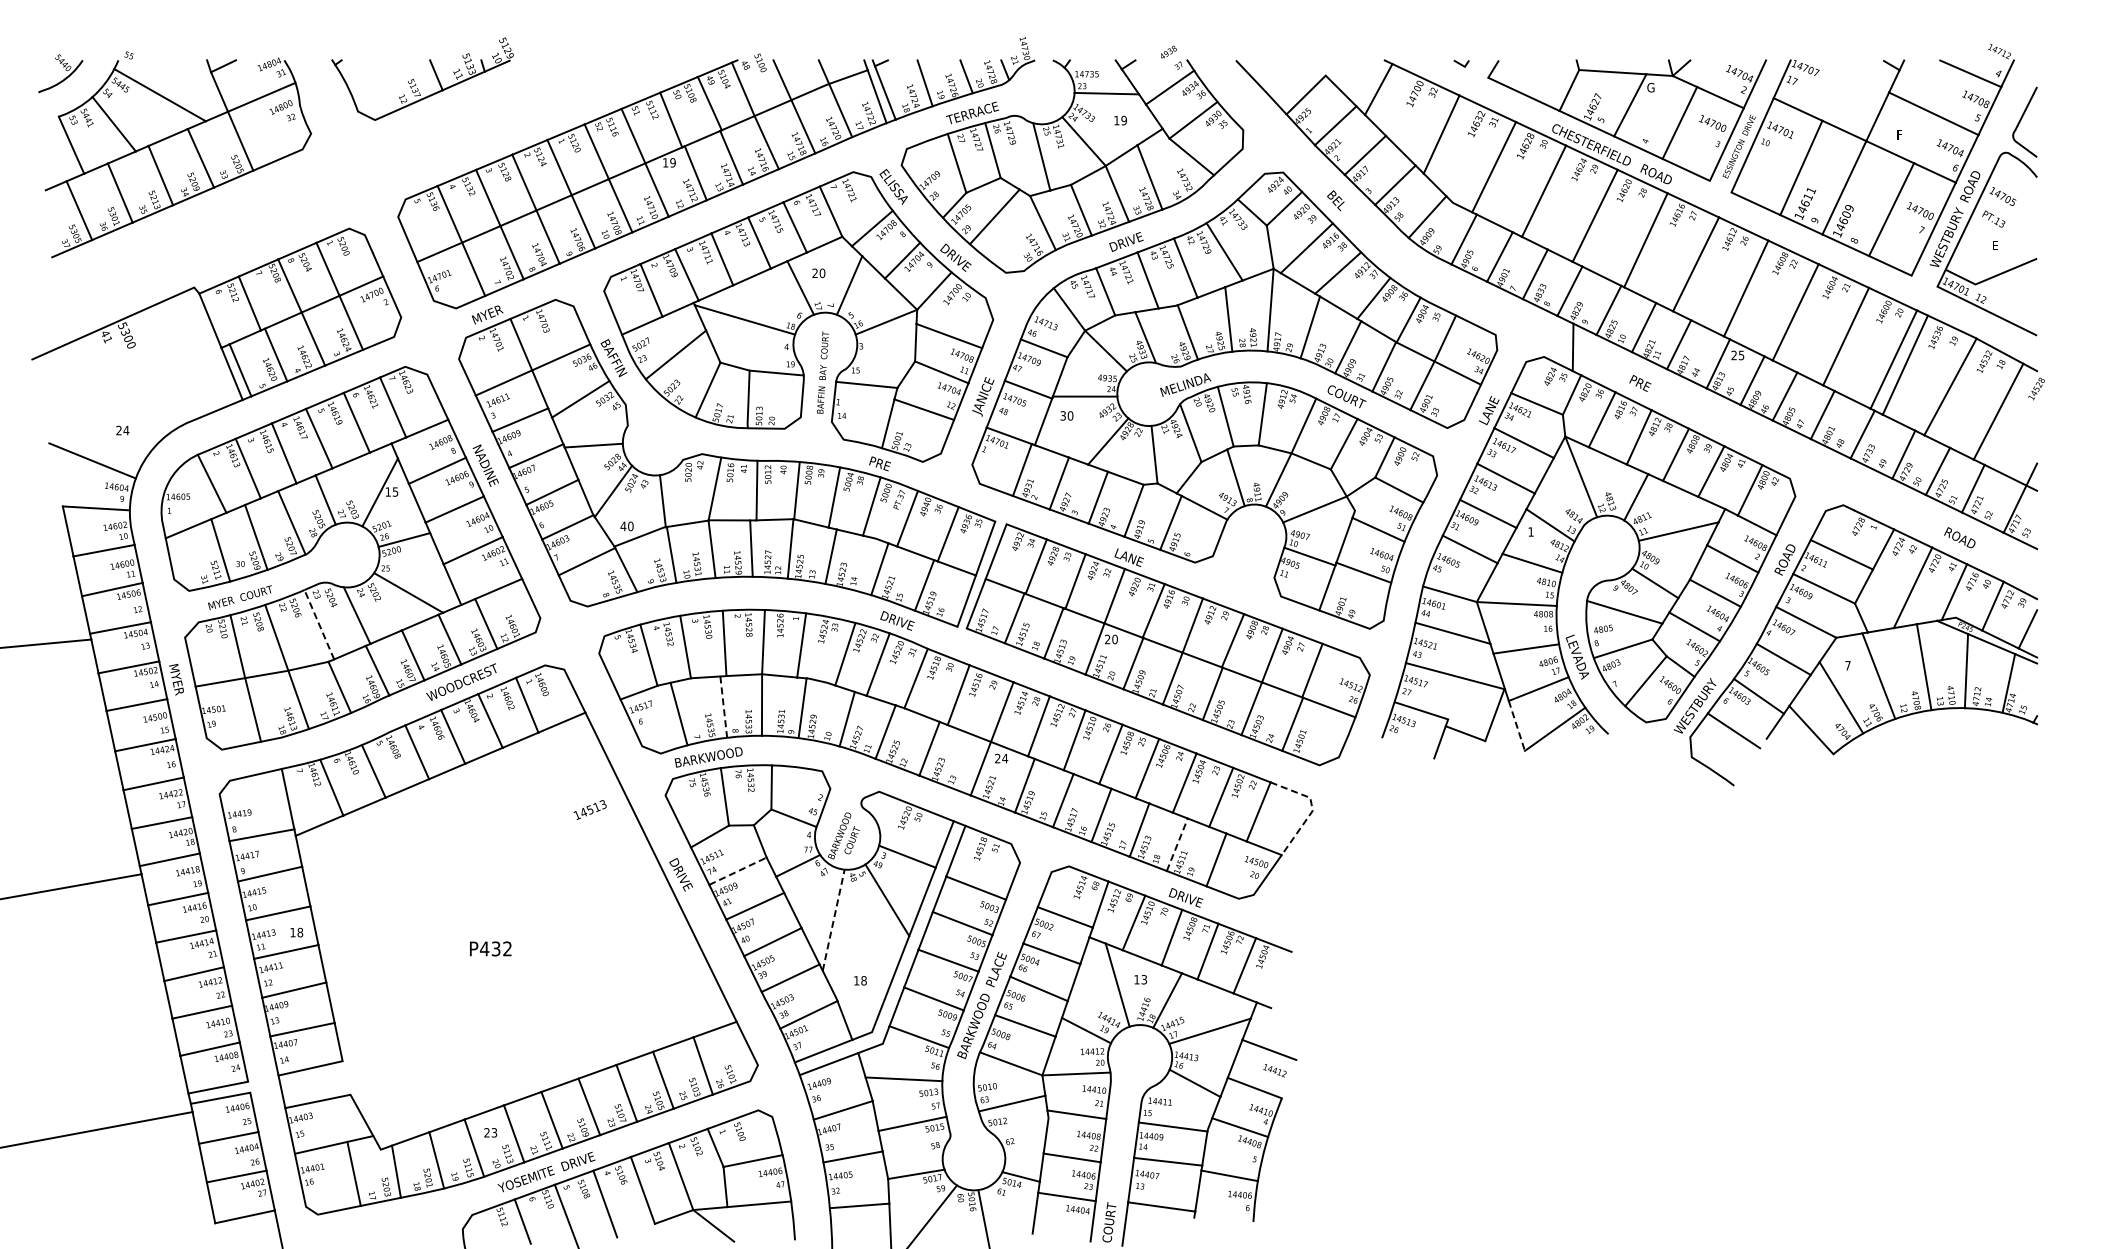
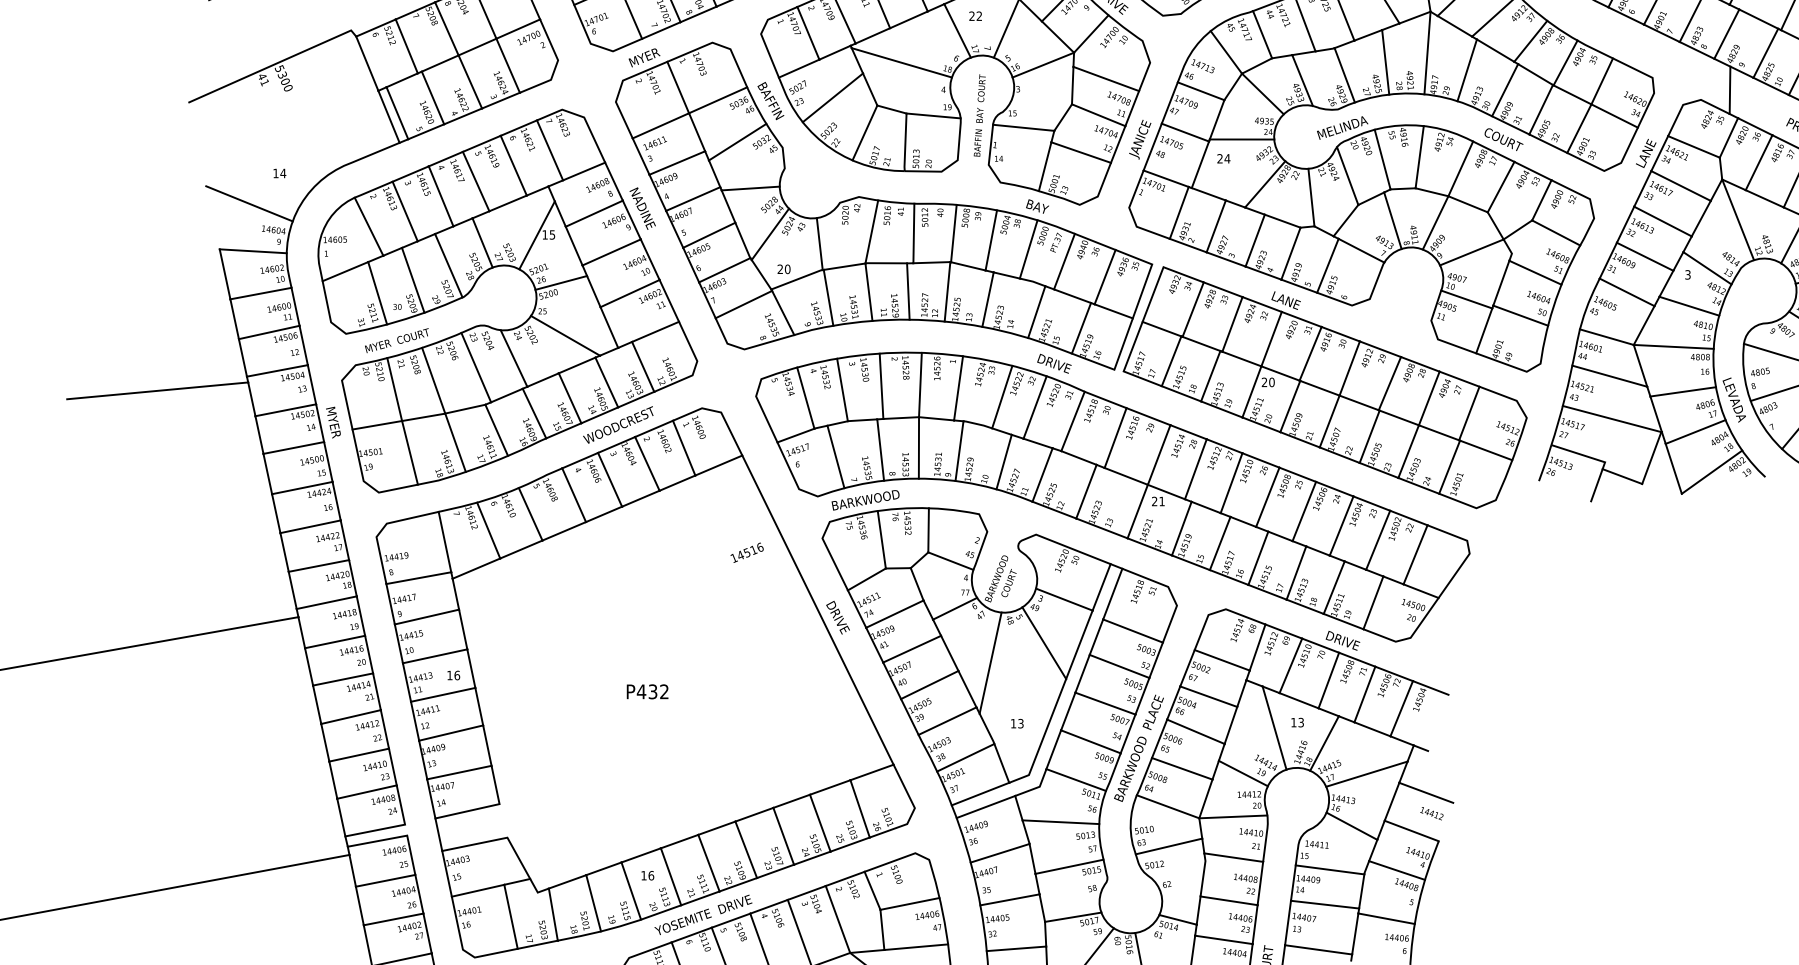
text: (822, 273) -> (979, 16), 20 -> 22
text: (1066, 415) -> (1223, 158), 30 -> 24
text: (118, 430) -> (275, 173), 24 -> 14
text: (881, 464) -> (1038, 207), PRE -> BAY
text: (623, 526) -> (780, 269), 40 -> 20
text: (1530, 531) -> (1687, 274), 1 -> 3
line: (319, 624) -> (476, 367), dashed -> solid
line: (723, 707) -> (880, 450), dashed -> solid
line: (1517, 726) -> (1674, 469), dashed -> solid
text: (1005, 758) -> (1162, 501), 24 -> 21
text: (602, 804) -> (759, 547), 14513 -> 14516
line: (1312, 809) -> (1469, 552), dashed -> solid
line: (1177, 844) -> (1334, 587), dashed -> solid
line: (737, 871) -> (894, 614), dashed -> solid
line: (833, 920) -> (990, 663), dashed -> solid
text: (300, 932) -> (457, 675), 18 -> 16
text: (863, 980) -> (1020, 723), 18 -> 13
text: (490, 1132) -> (647, 875), 23 -> 16

